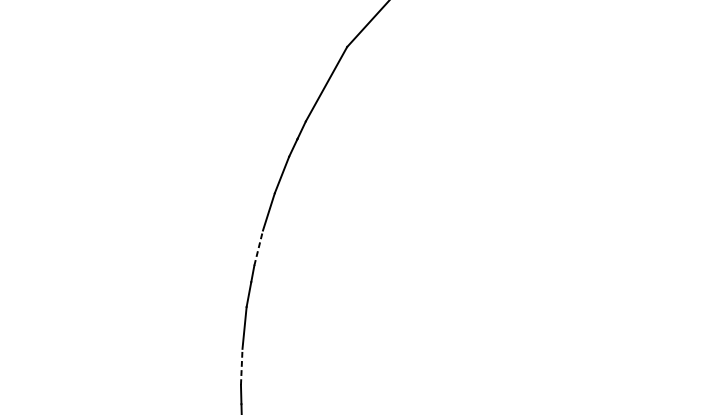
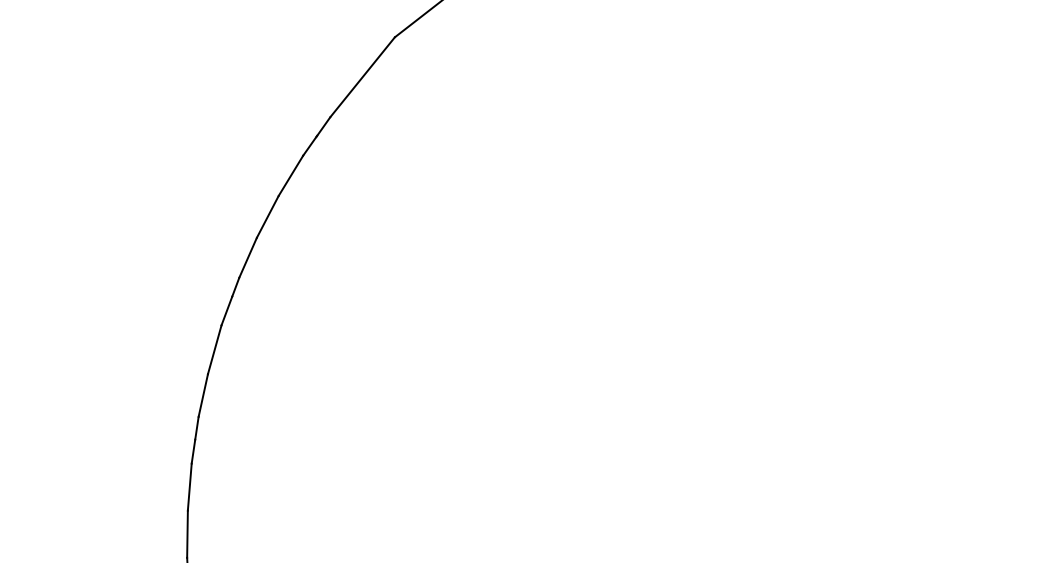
line: (258, 247) -> (248, 257), dashed -> solid
line: (241, 366) -> (203, 395), dashed -> solid

